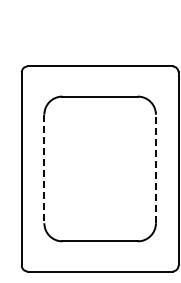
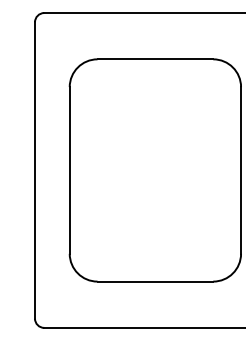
line: (155, 168) -> (240, 169), dashed -> solid
line: (44, 169) -> (69, 171), dashed -> solid

